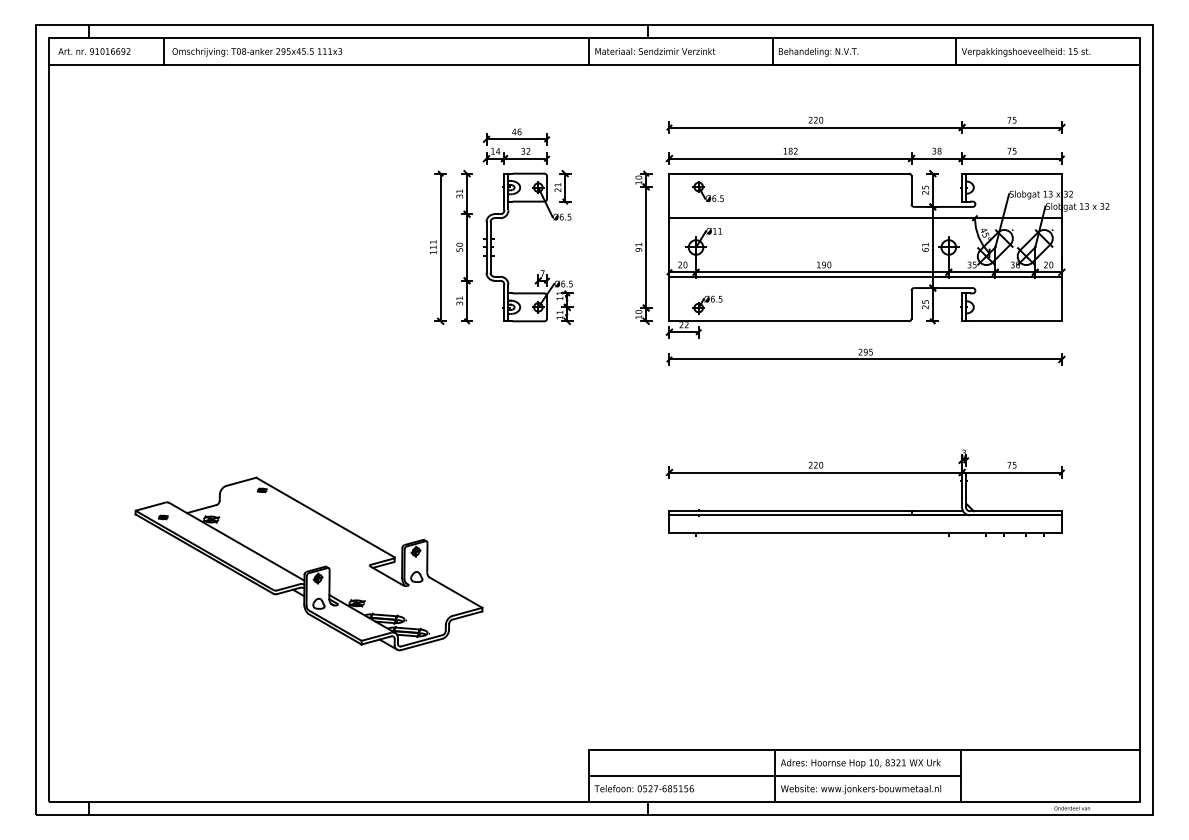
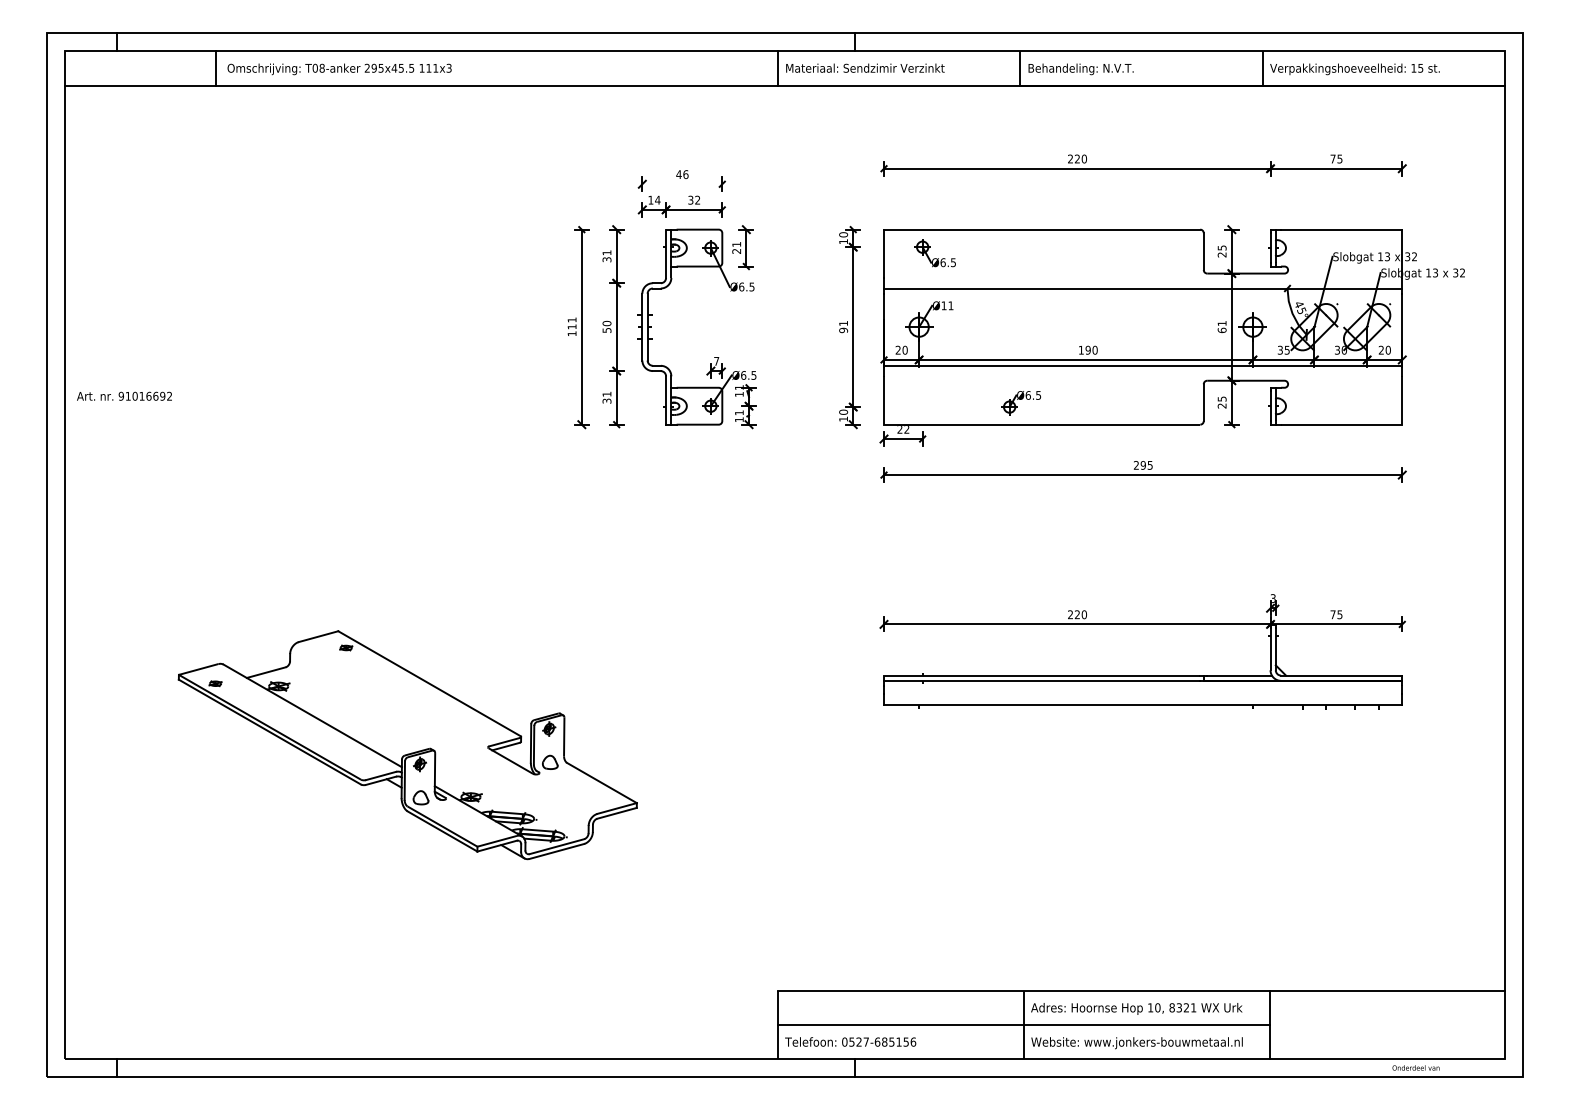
text: (94, 50) -> (124, 395), moved
line: (516, 139) -> (682, 184), removed
part: (865, 156) -> (1142, 206), removed
part: (706, 305) -> (1020, 403), moved

